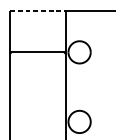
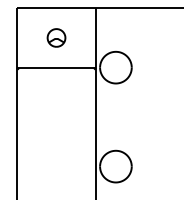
line: (37, 10) -> (56, 8), dashed -> solid
part: (37, 31) -> (56, 37), added

